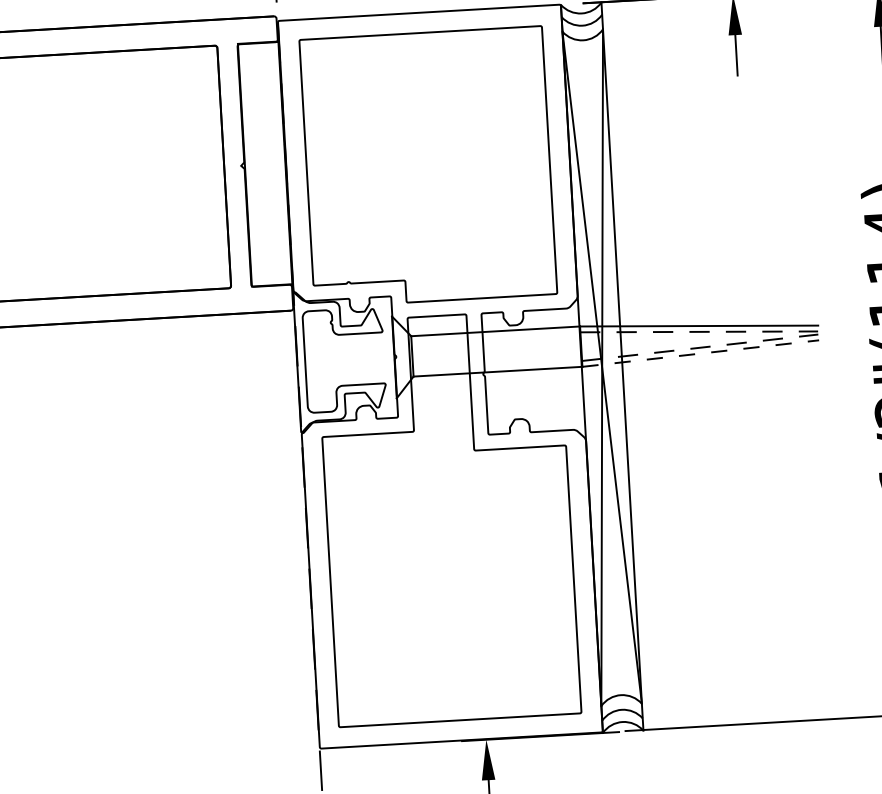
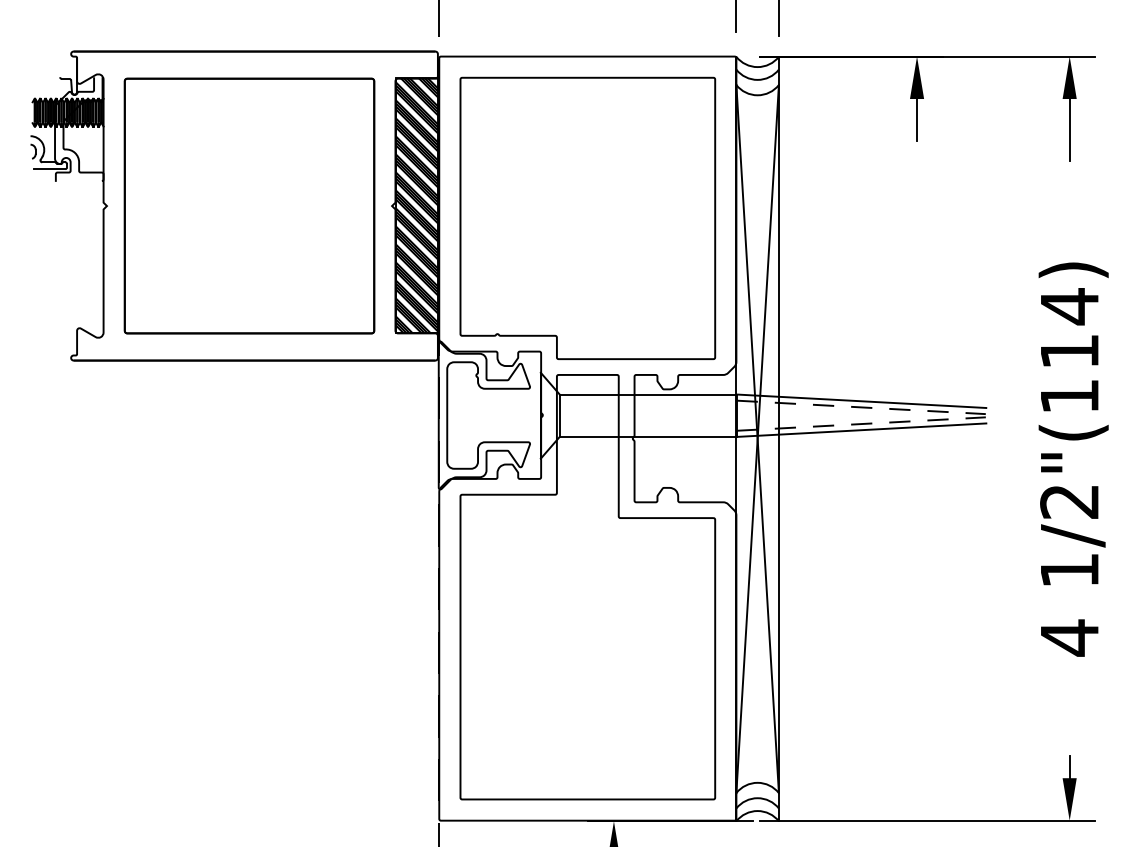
hatch: (265, 163) -> (417, 205), added
line: (700, 353) -> (861, 430), dashed -> solid

